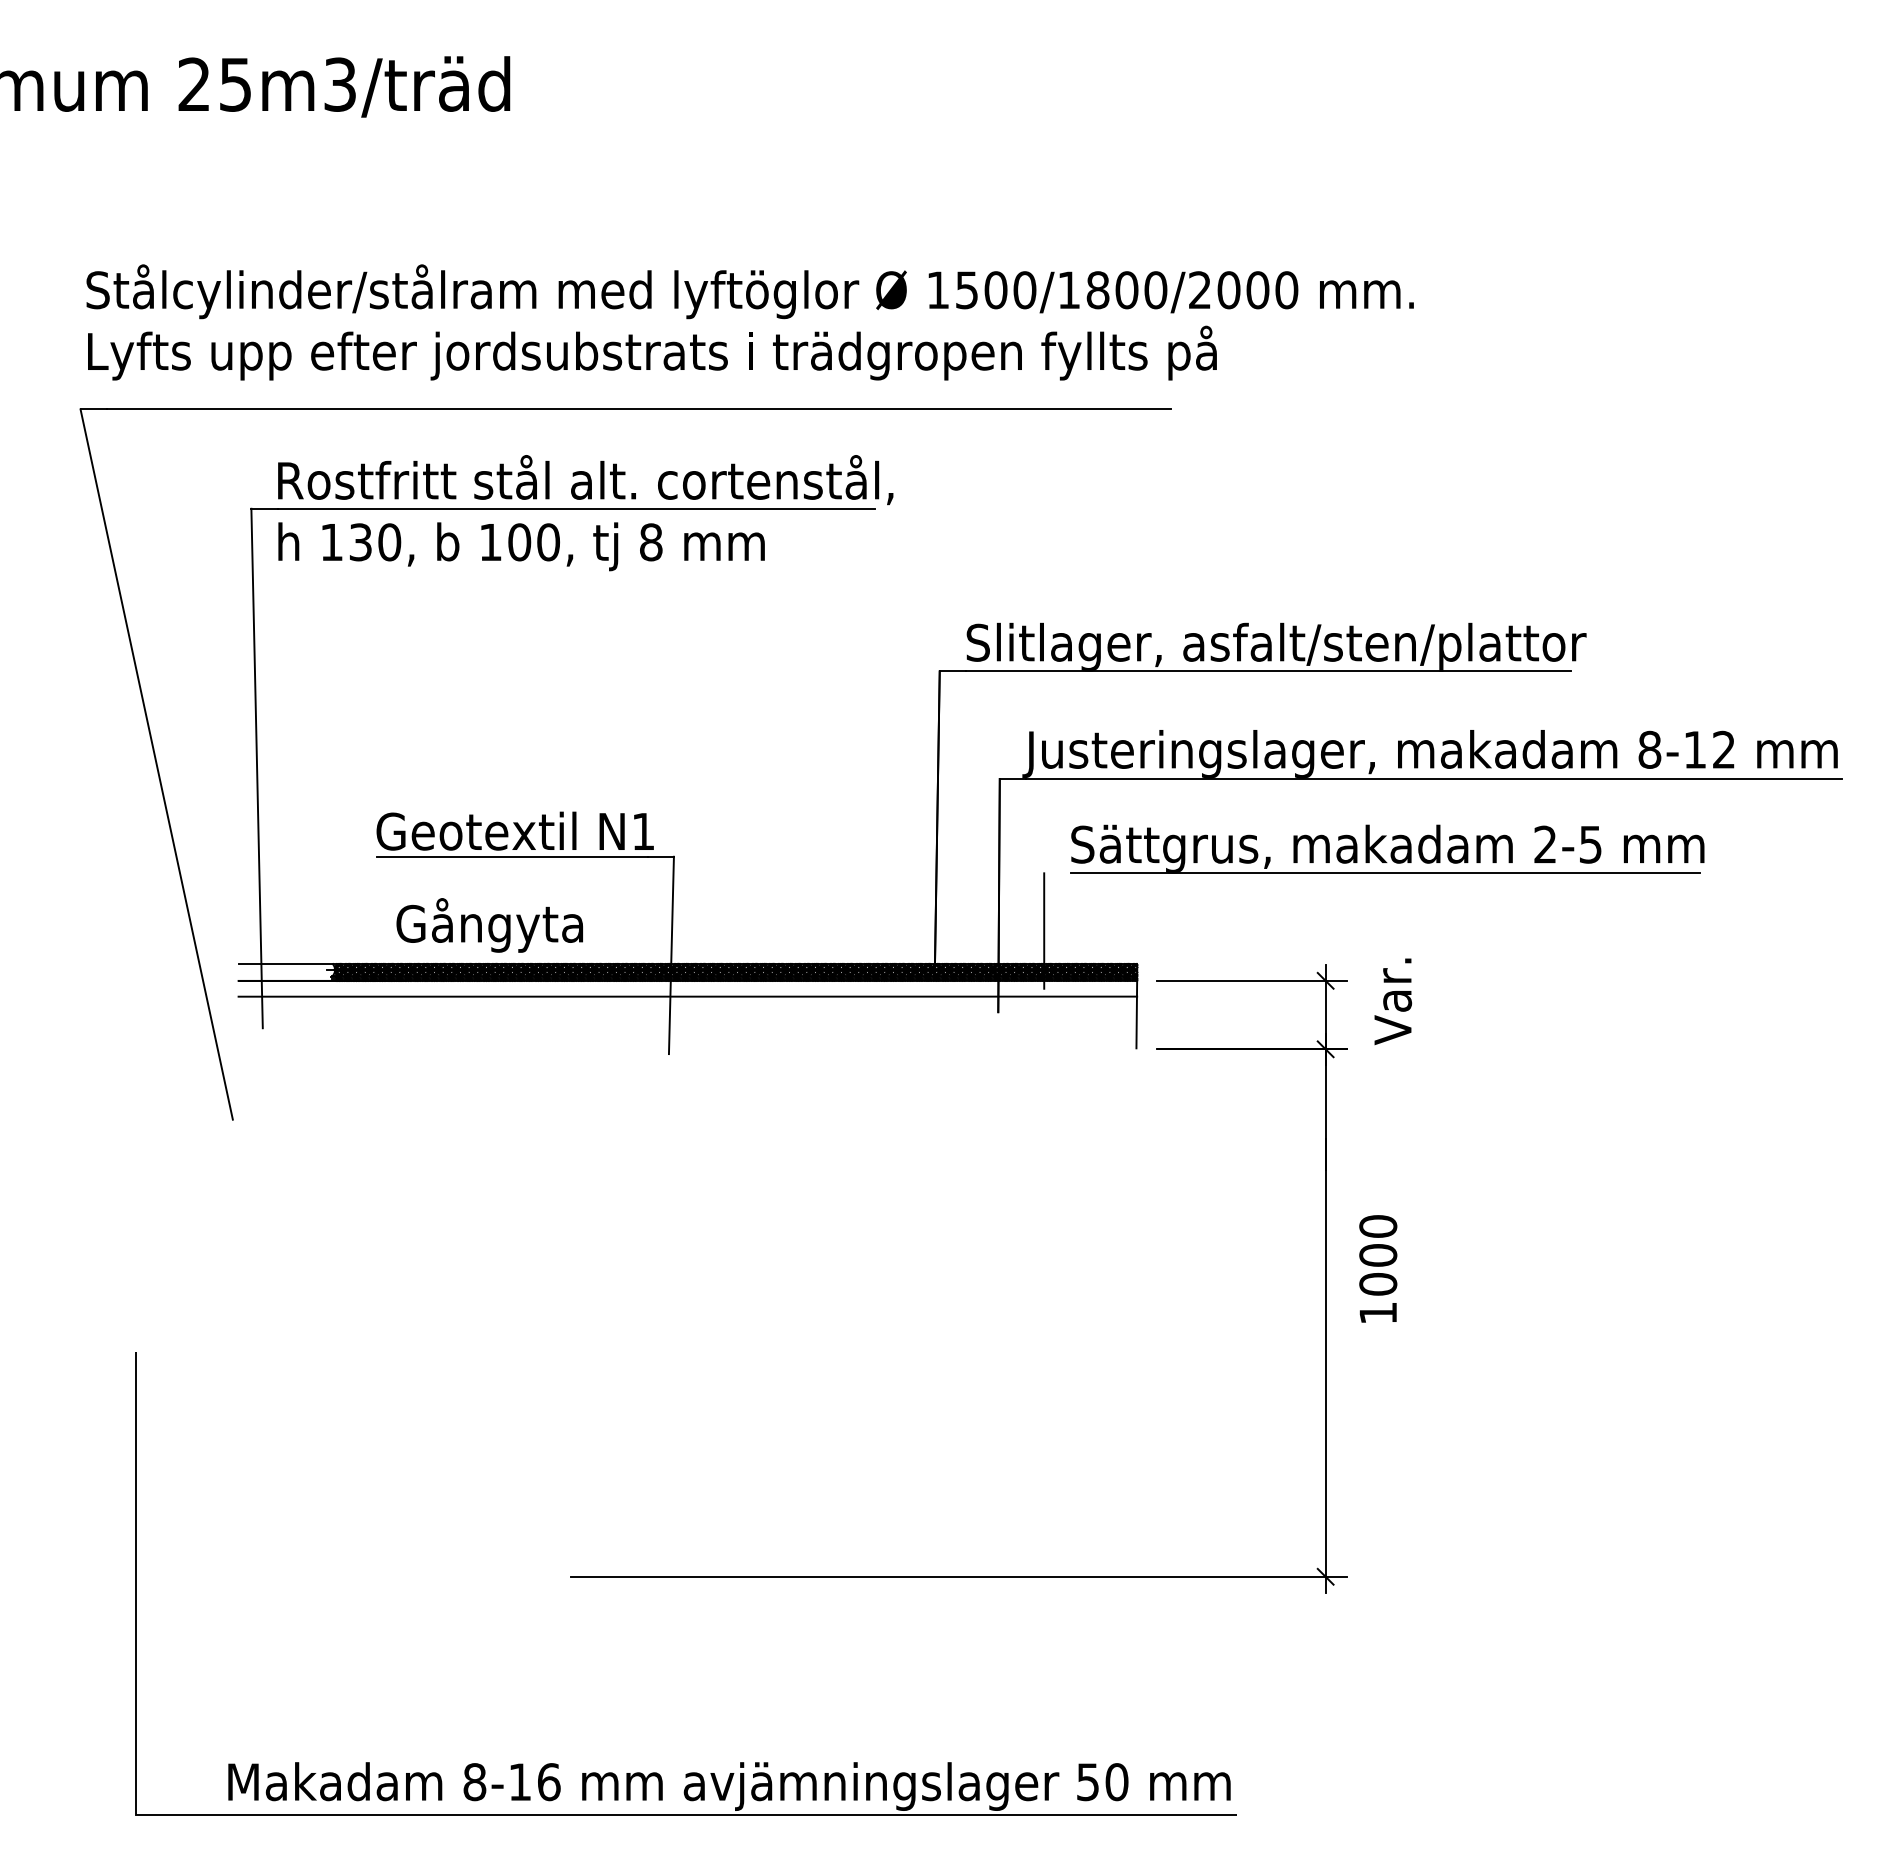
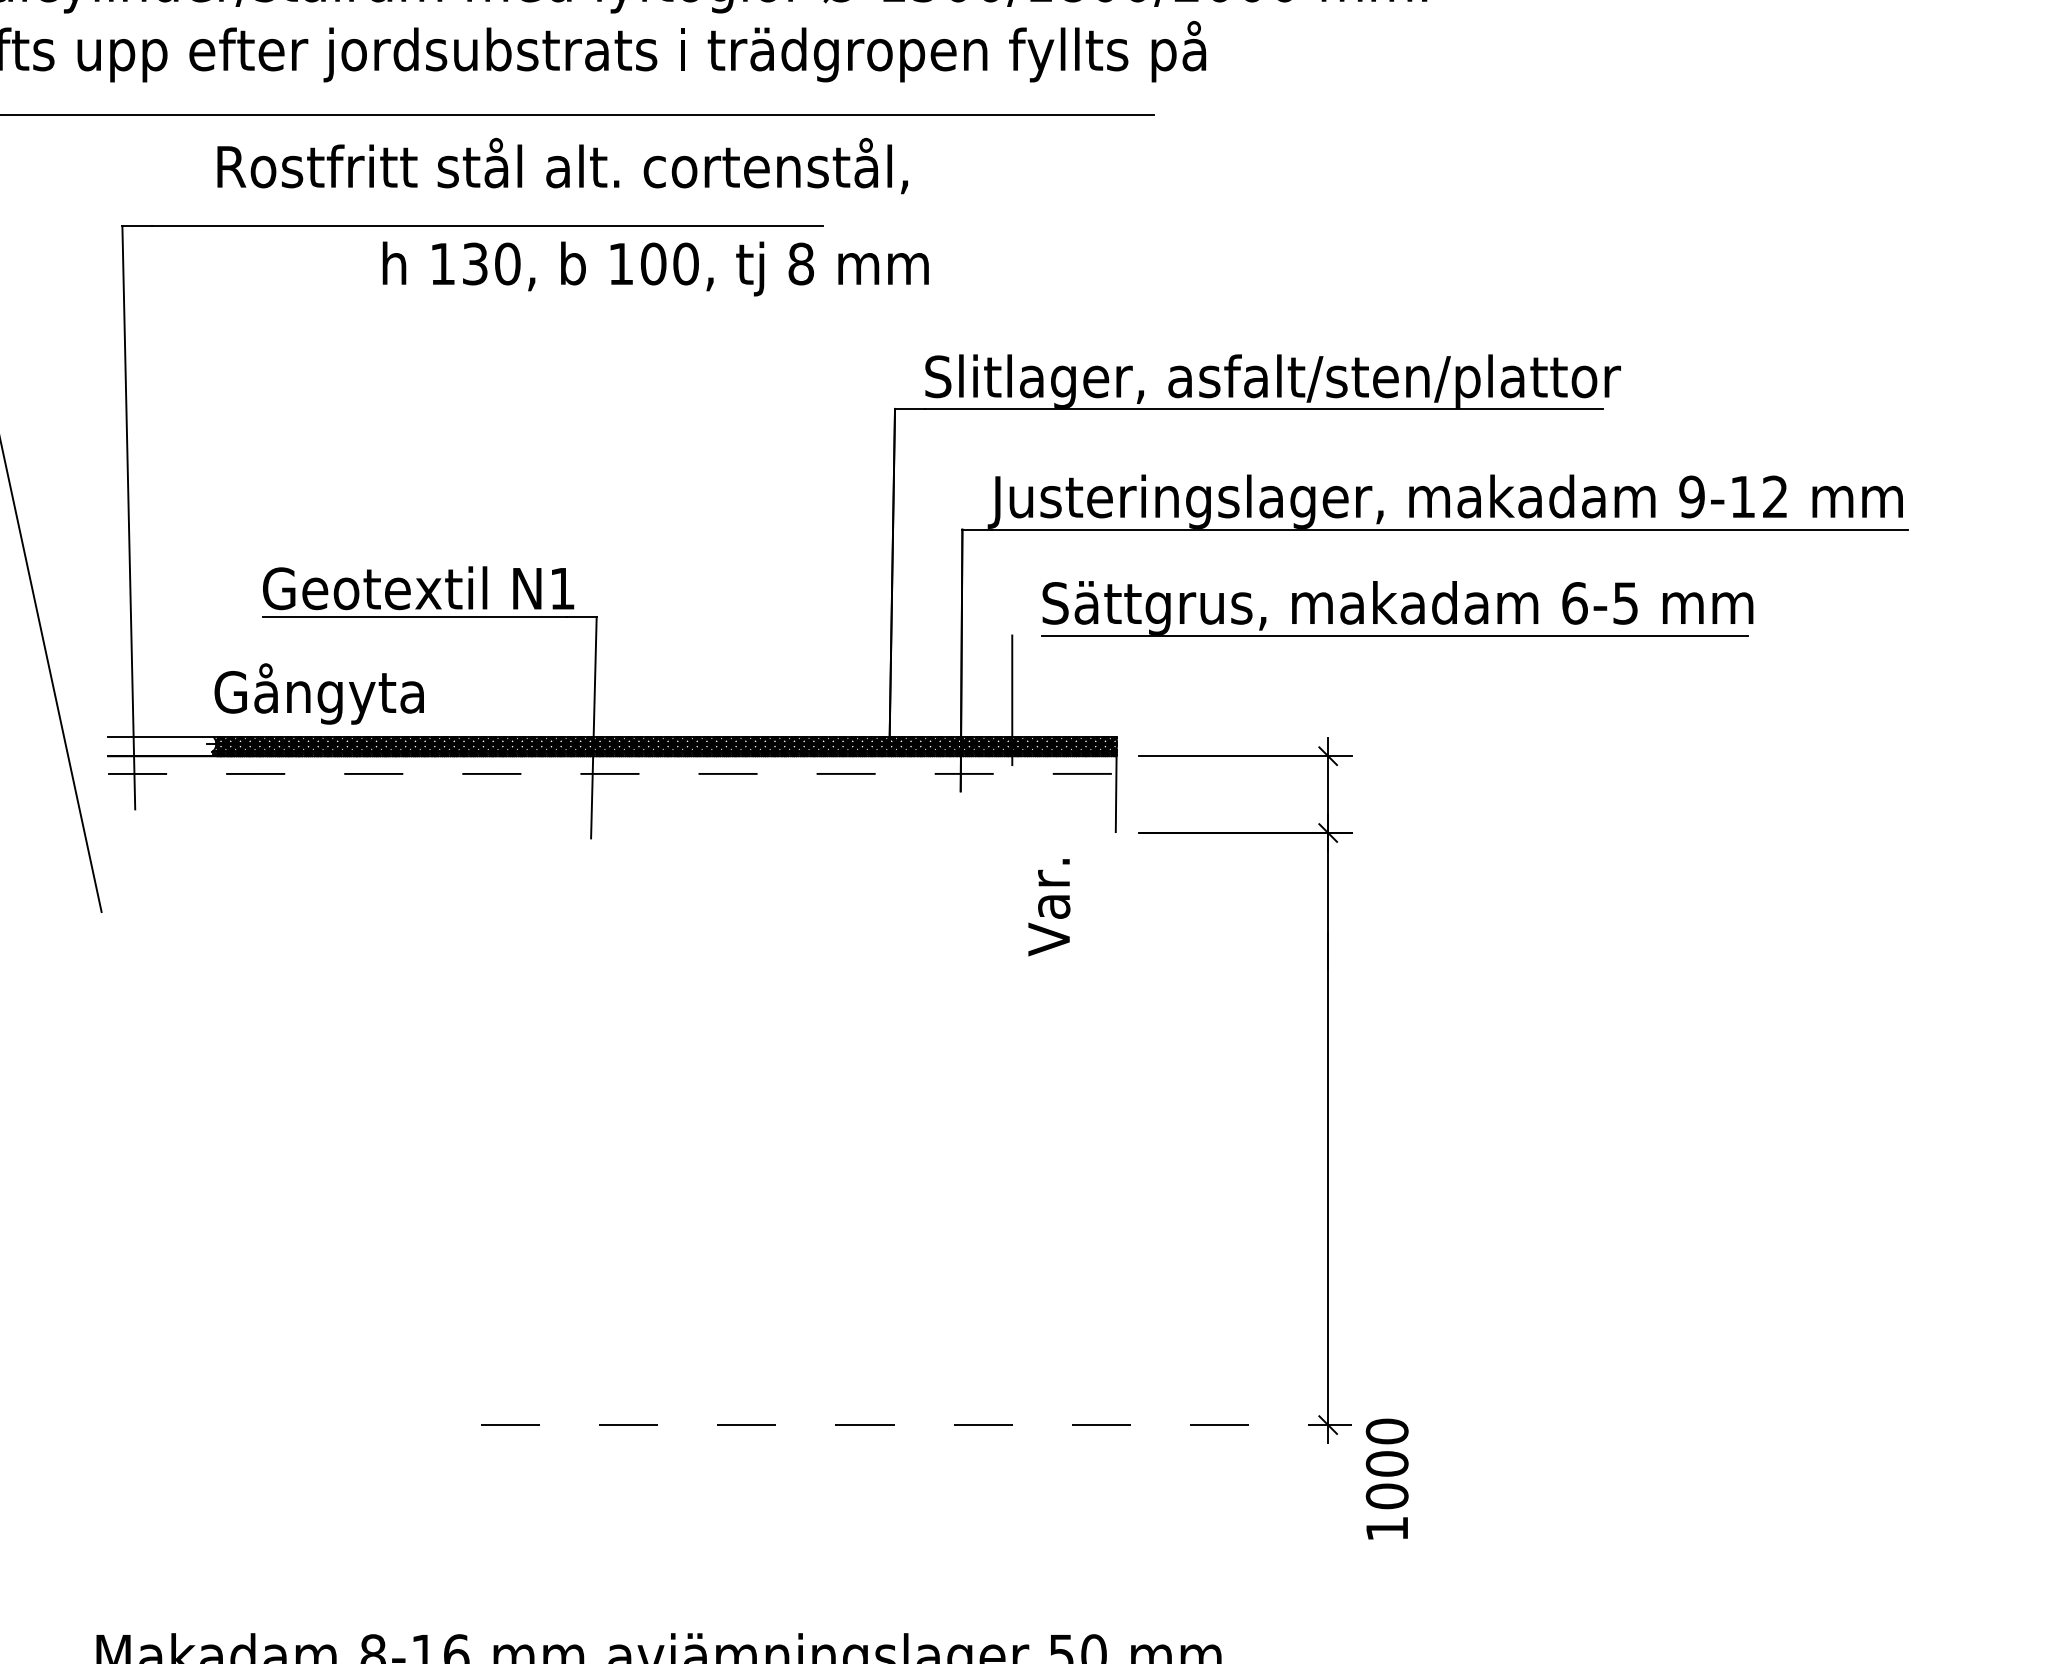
text: (585, 480) -> (562, 166), moved
text: (521, 546) -> (655, 268), moved
text: (1649, 749) -> (1691, 496), 8-12 -> 9-12
text: (1545, 844) -> (1574, 603), 2-5 -> 6-5
text: (489, 925) -> (318, 694), moved
line: (688, 996) -> (613, 773), solid -> dashed
text: (1393, 1001) -> (1049, 907), moved
text: (1378, 1268) -> (1387, 1478), moved
line: (958, 1576) -> (916, 1424), solid -> dashed

